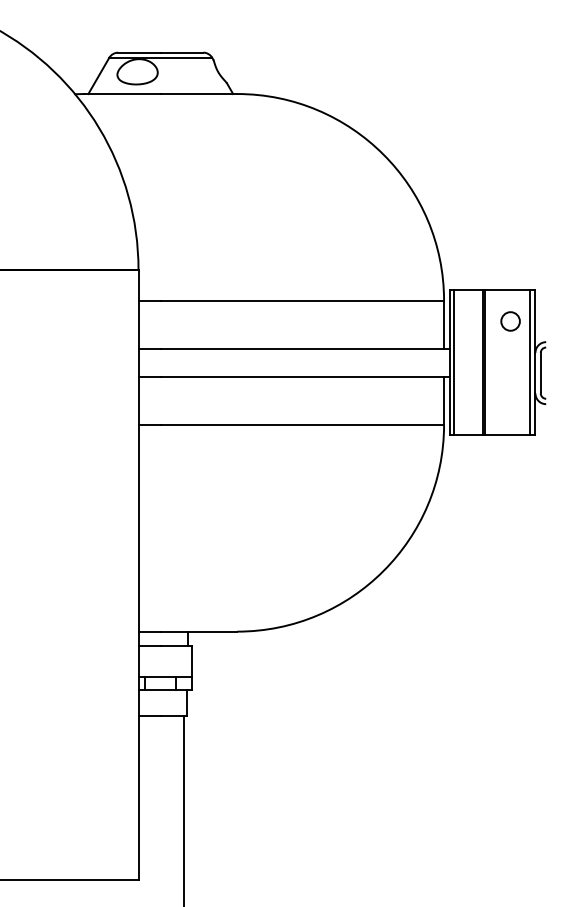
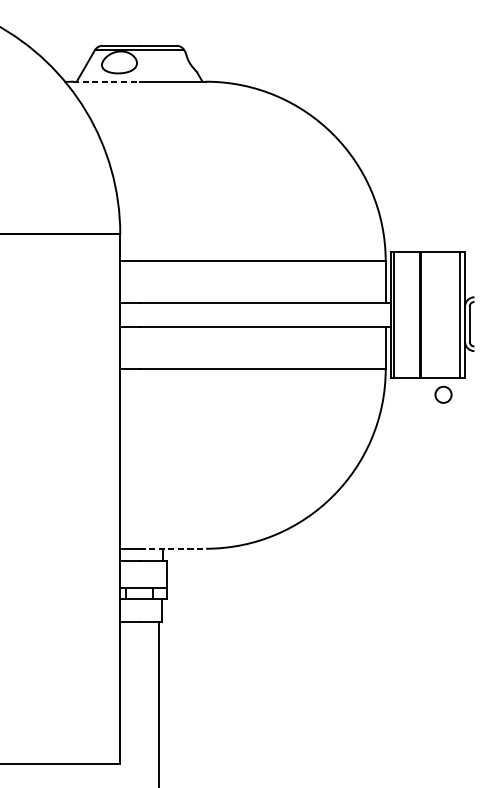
line: (123, 94) -> (107, 82), solid -> dashed
circle: (510, 321) -> (443, 394), moved
line: (199, 631) -> (173, 548), solid -> dashed

